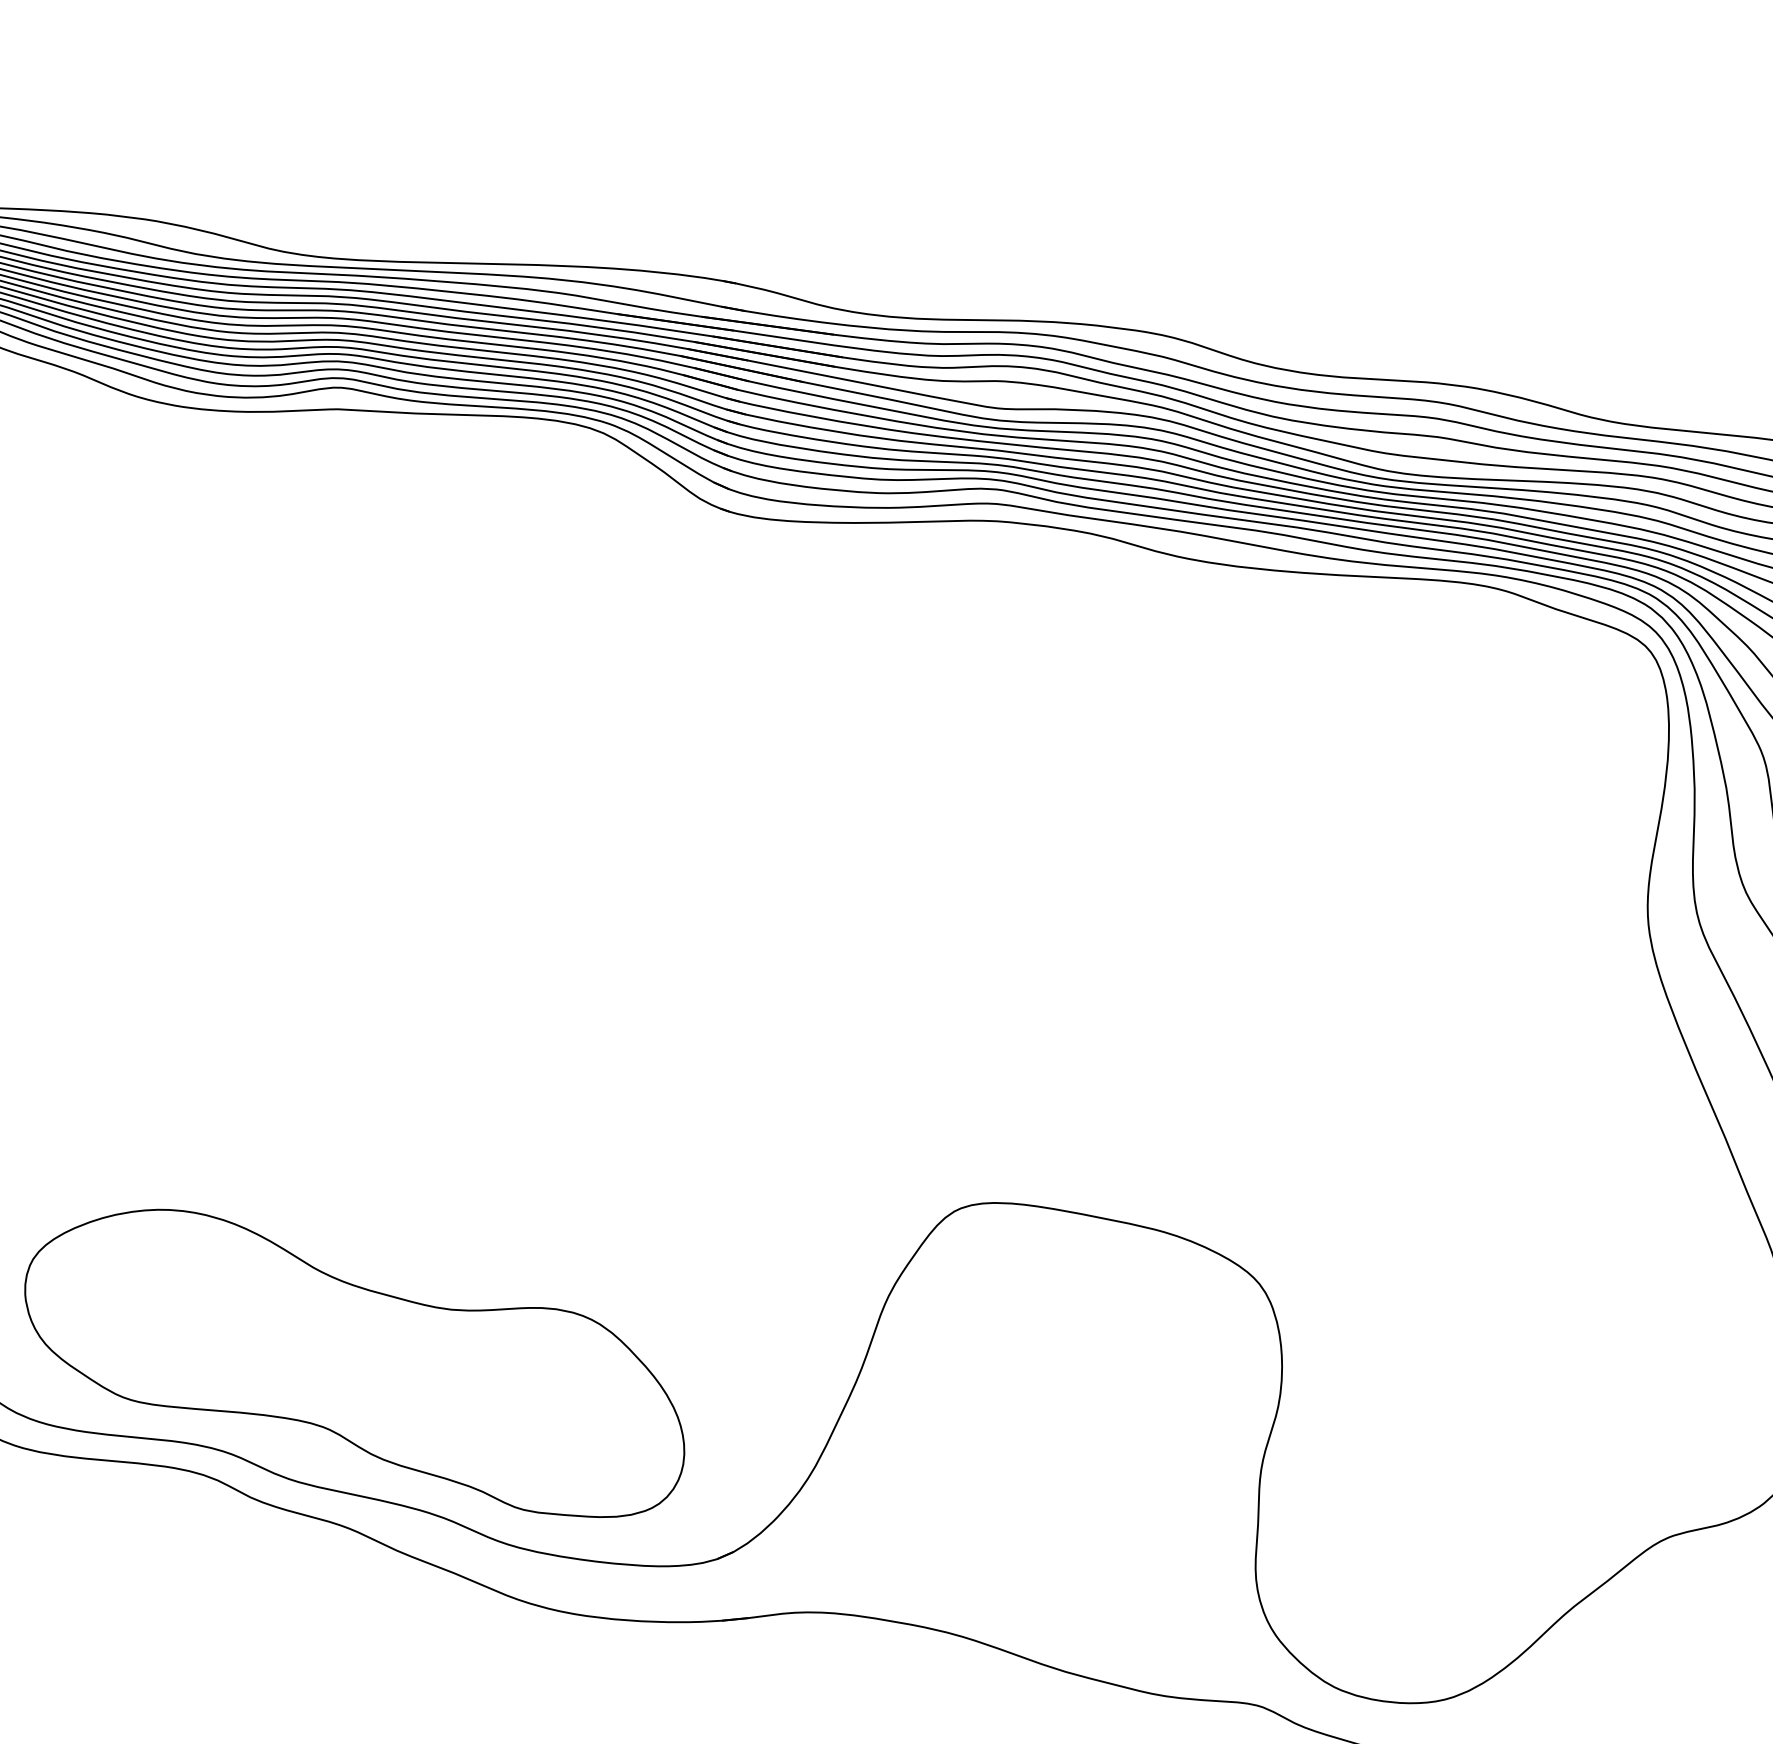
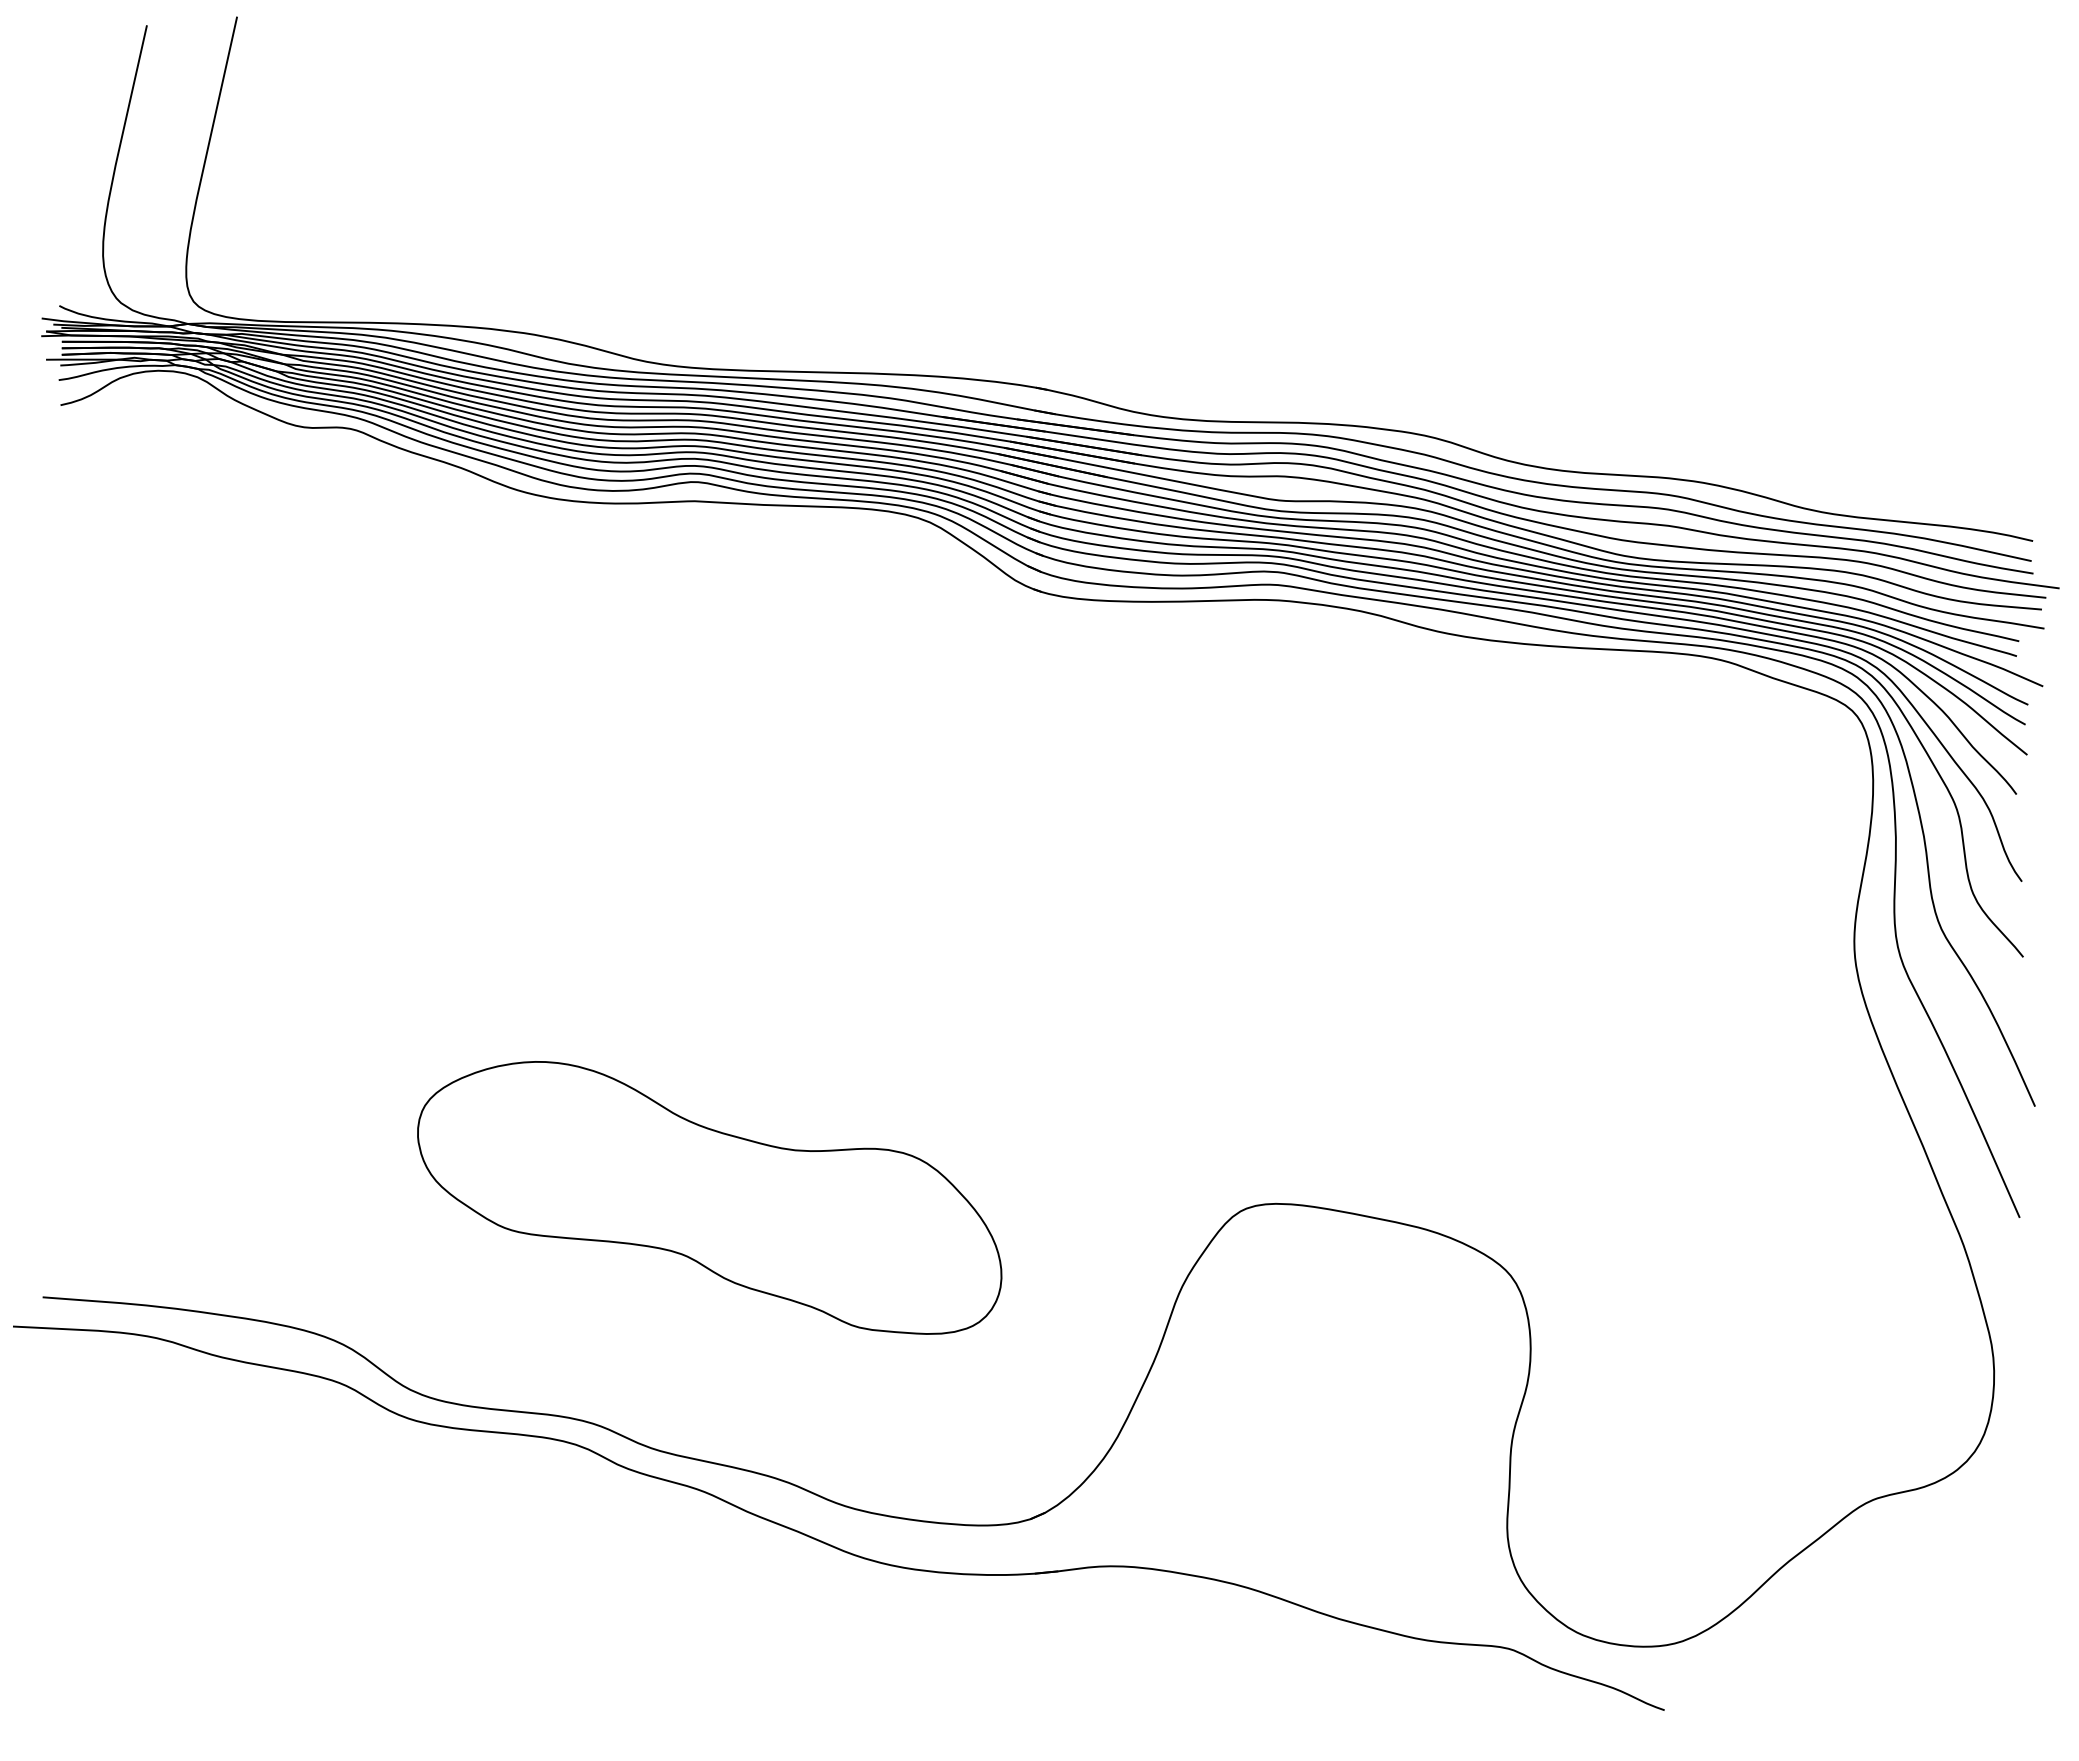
part: (354, 1362) -> (709, 1197), moved

